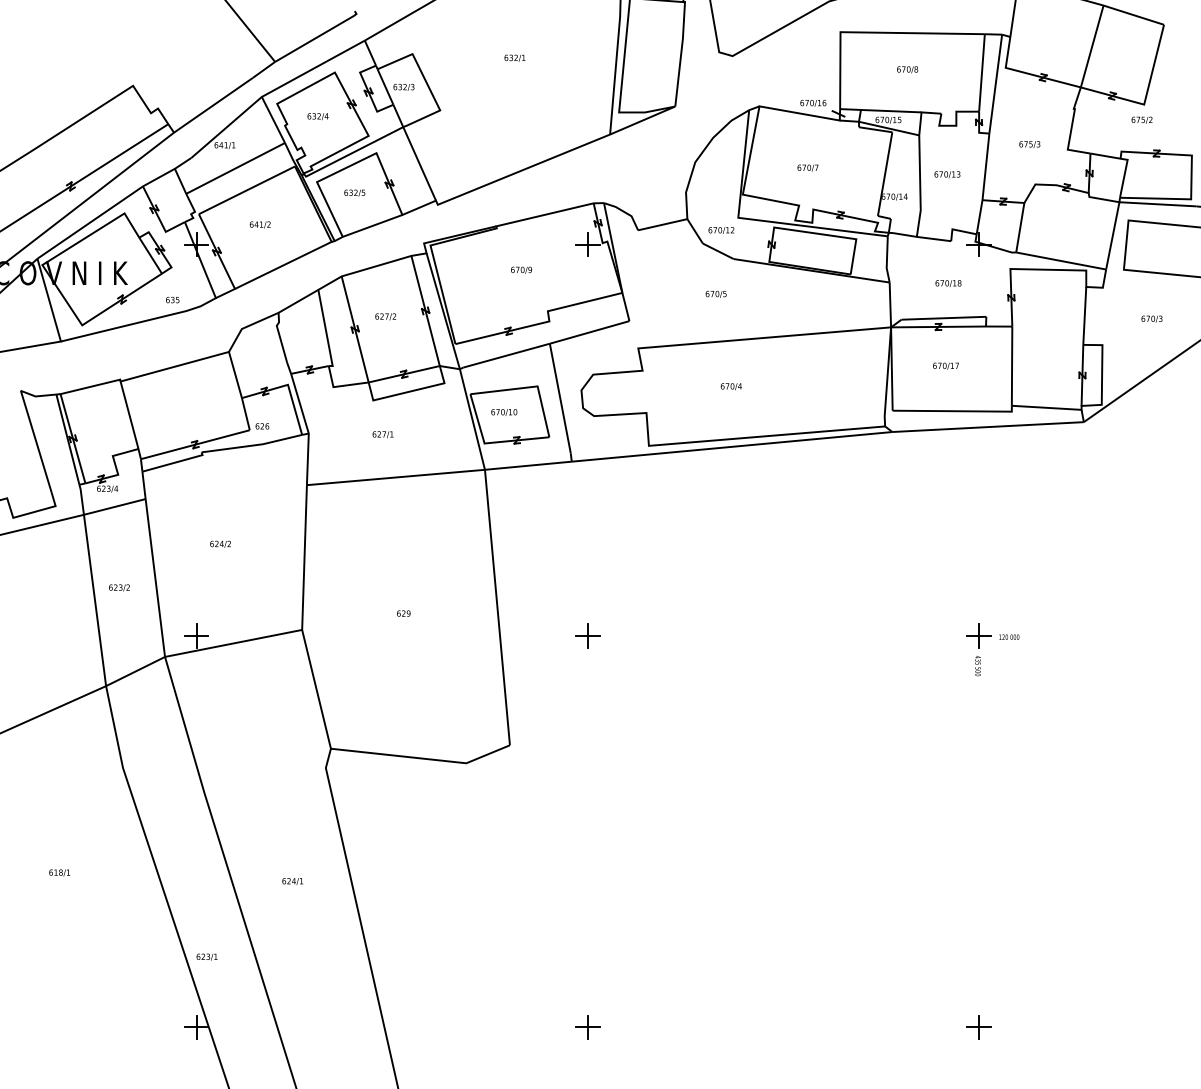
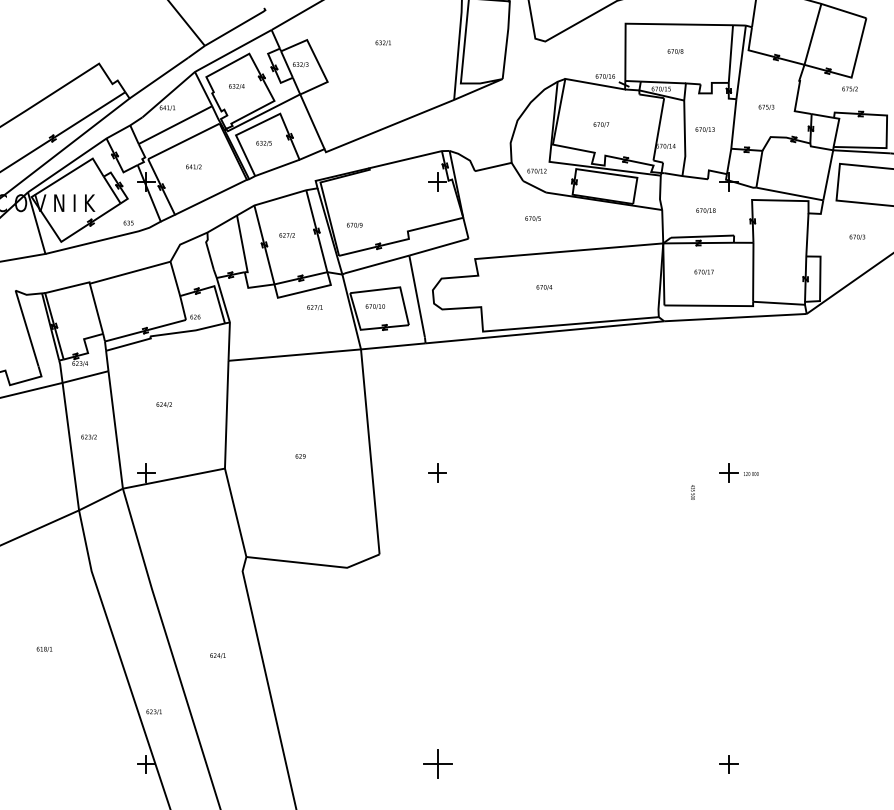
text: (521, 269) -> (354, 224), moved
text: (382, 434) -> (314, 307), moved
text: (977, 666) -> (692, 492), moved
part: (587, 1027) -> (437, 764), size x1.6

